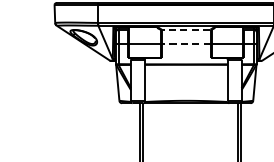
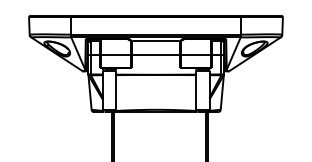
line: (185, 29) -> (155, 41), dashed -> solid
line: (186, 43) -> (156, 54), dashed -> solid

